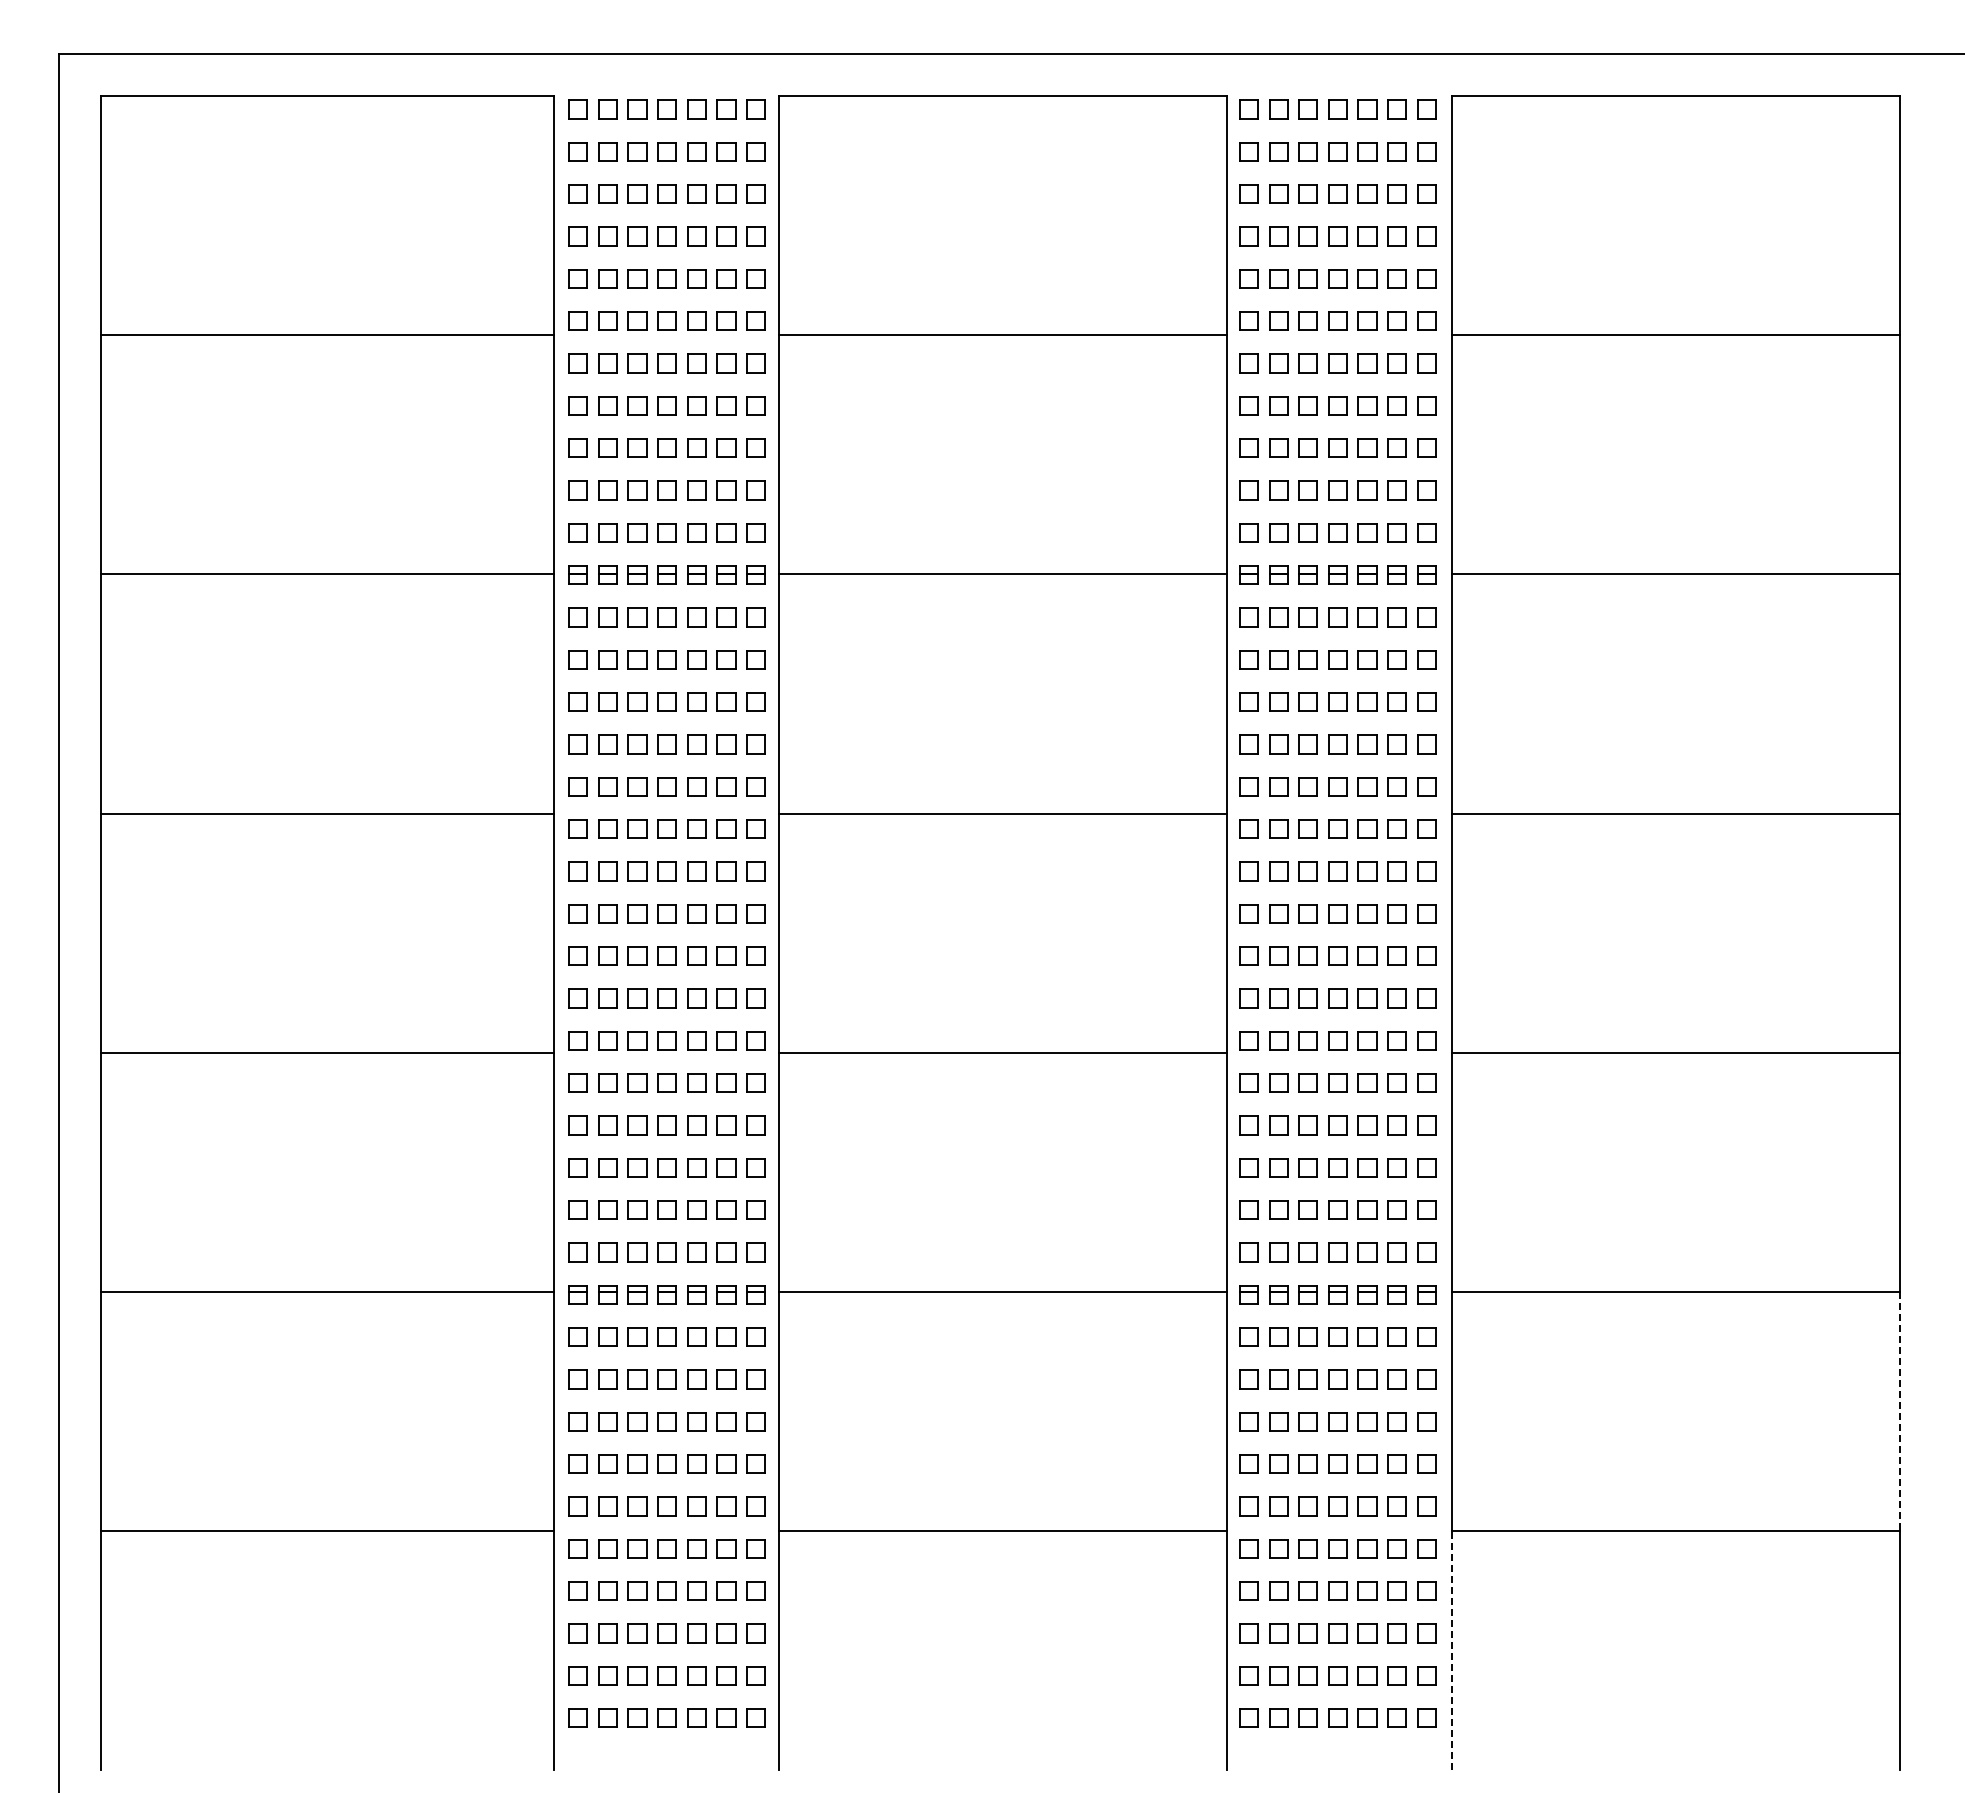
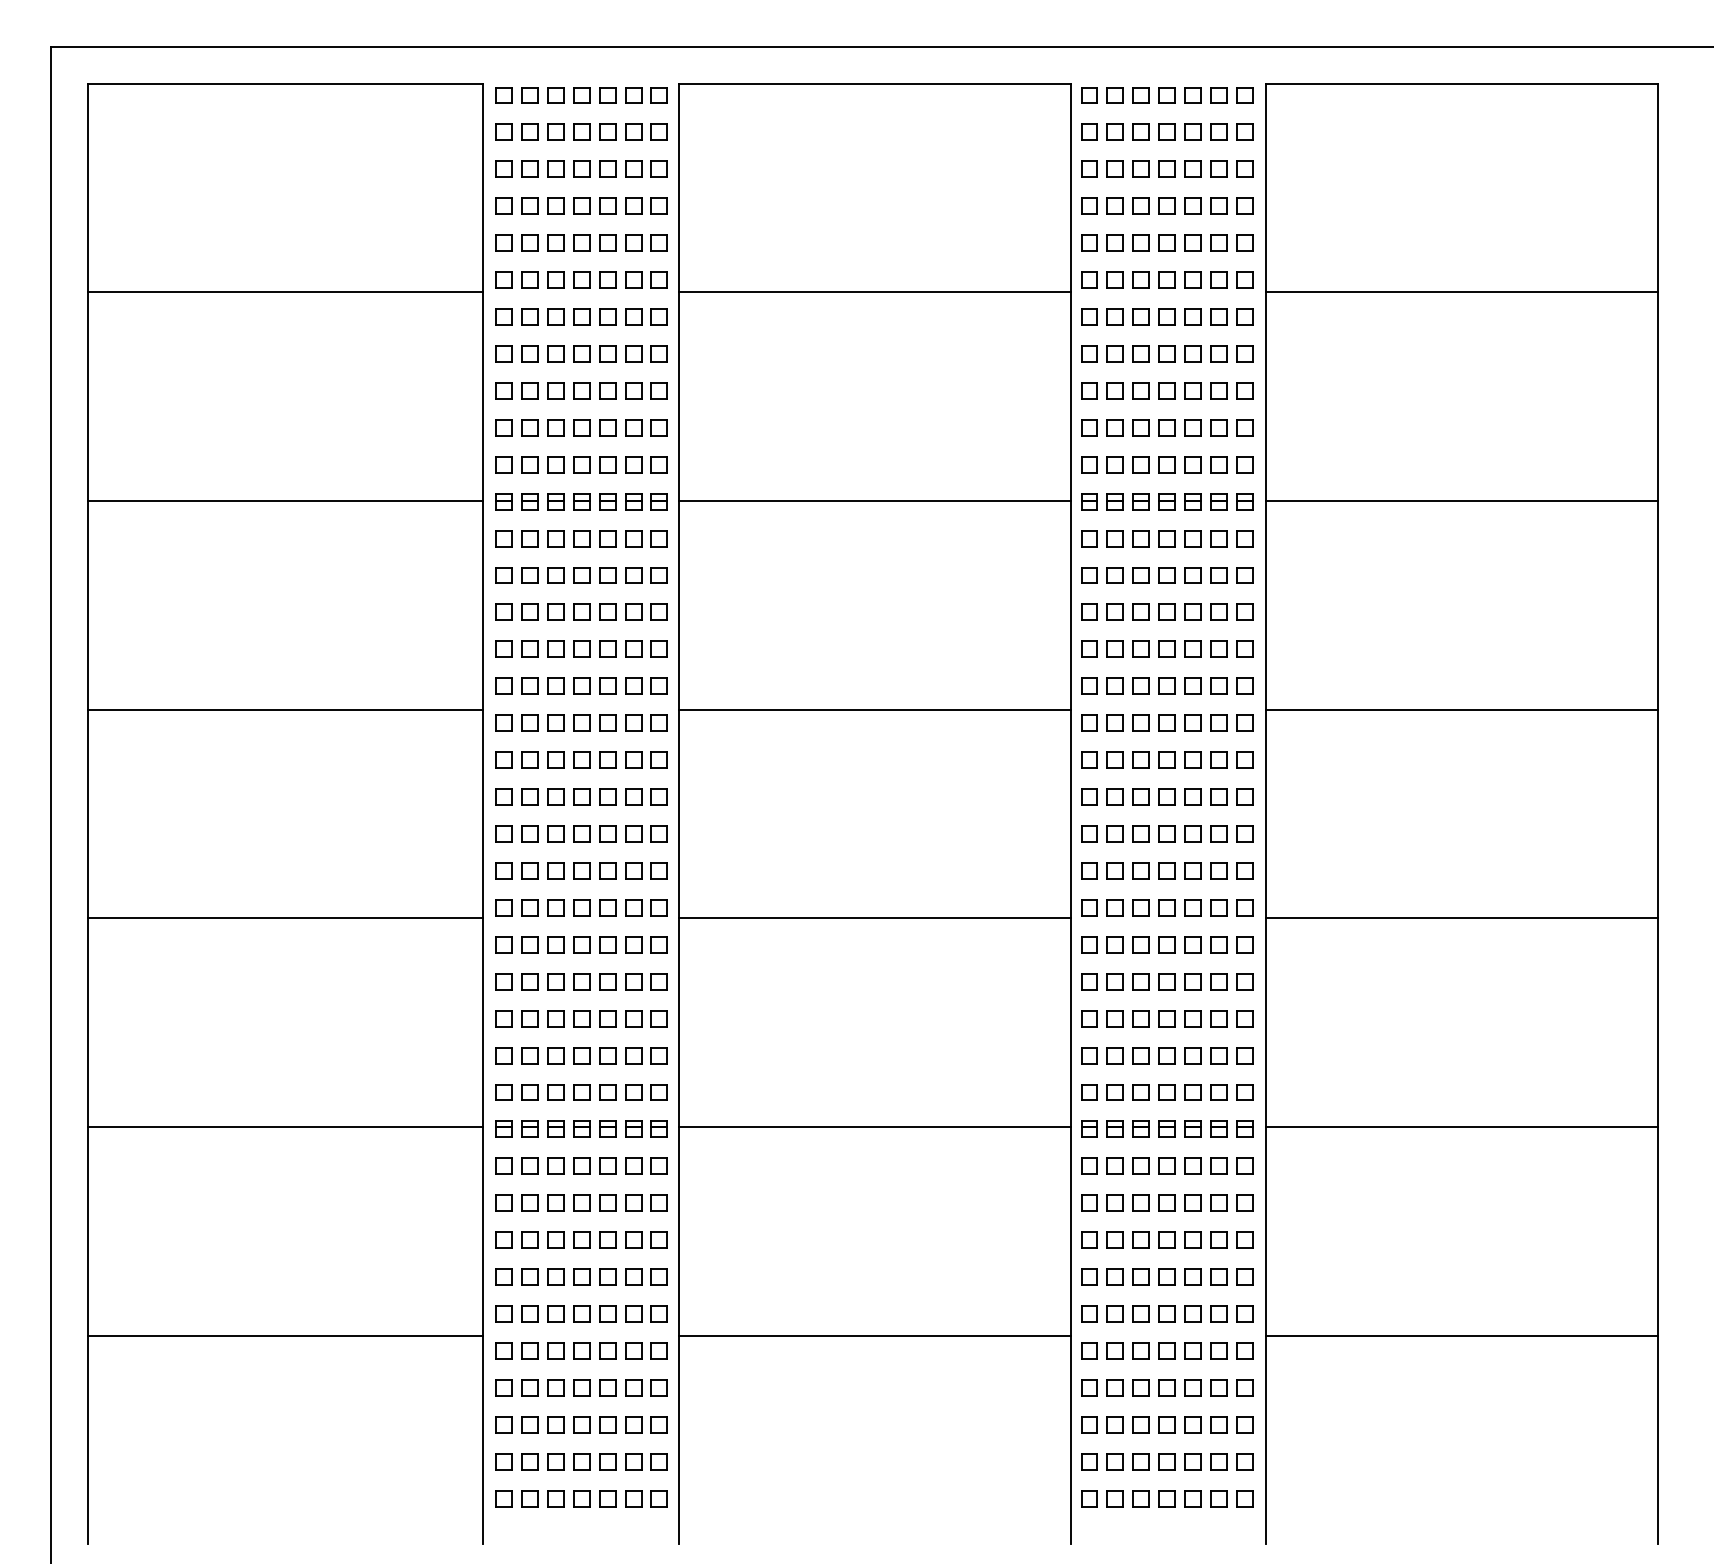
line: (1900, 1411) -> (1657, 1231), dashed -> solid
line: (1451, 1650) -> (1266, 1439), dashed -> solid

